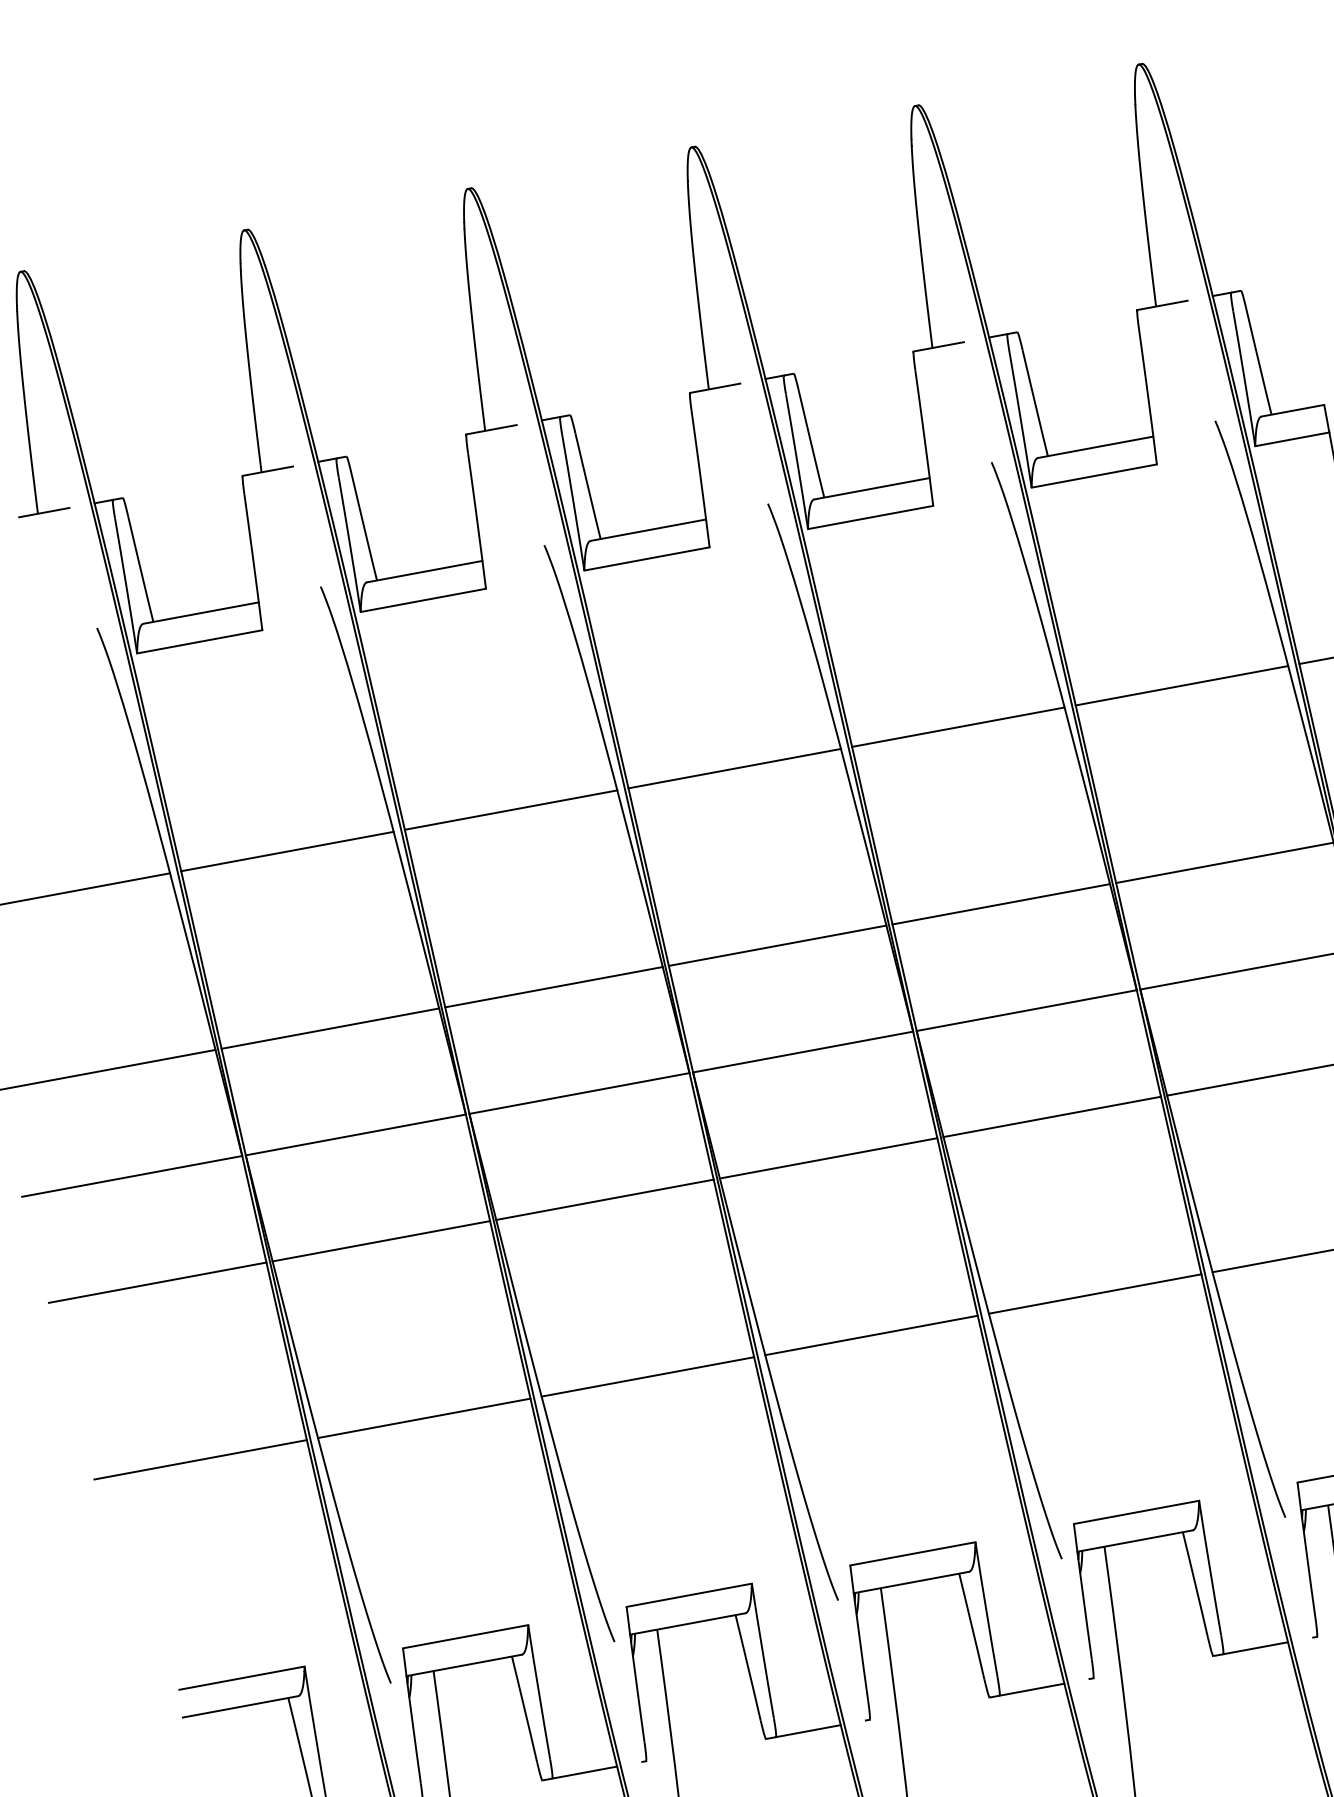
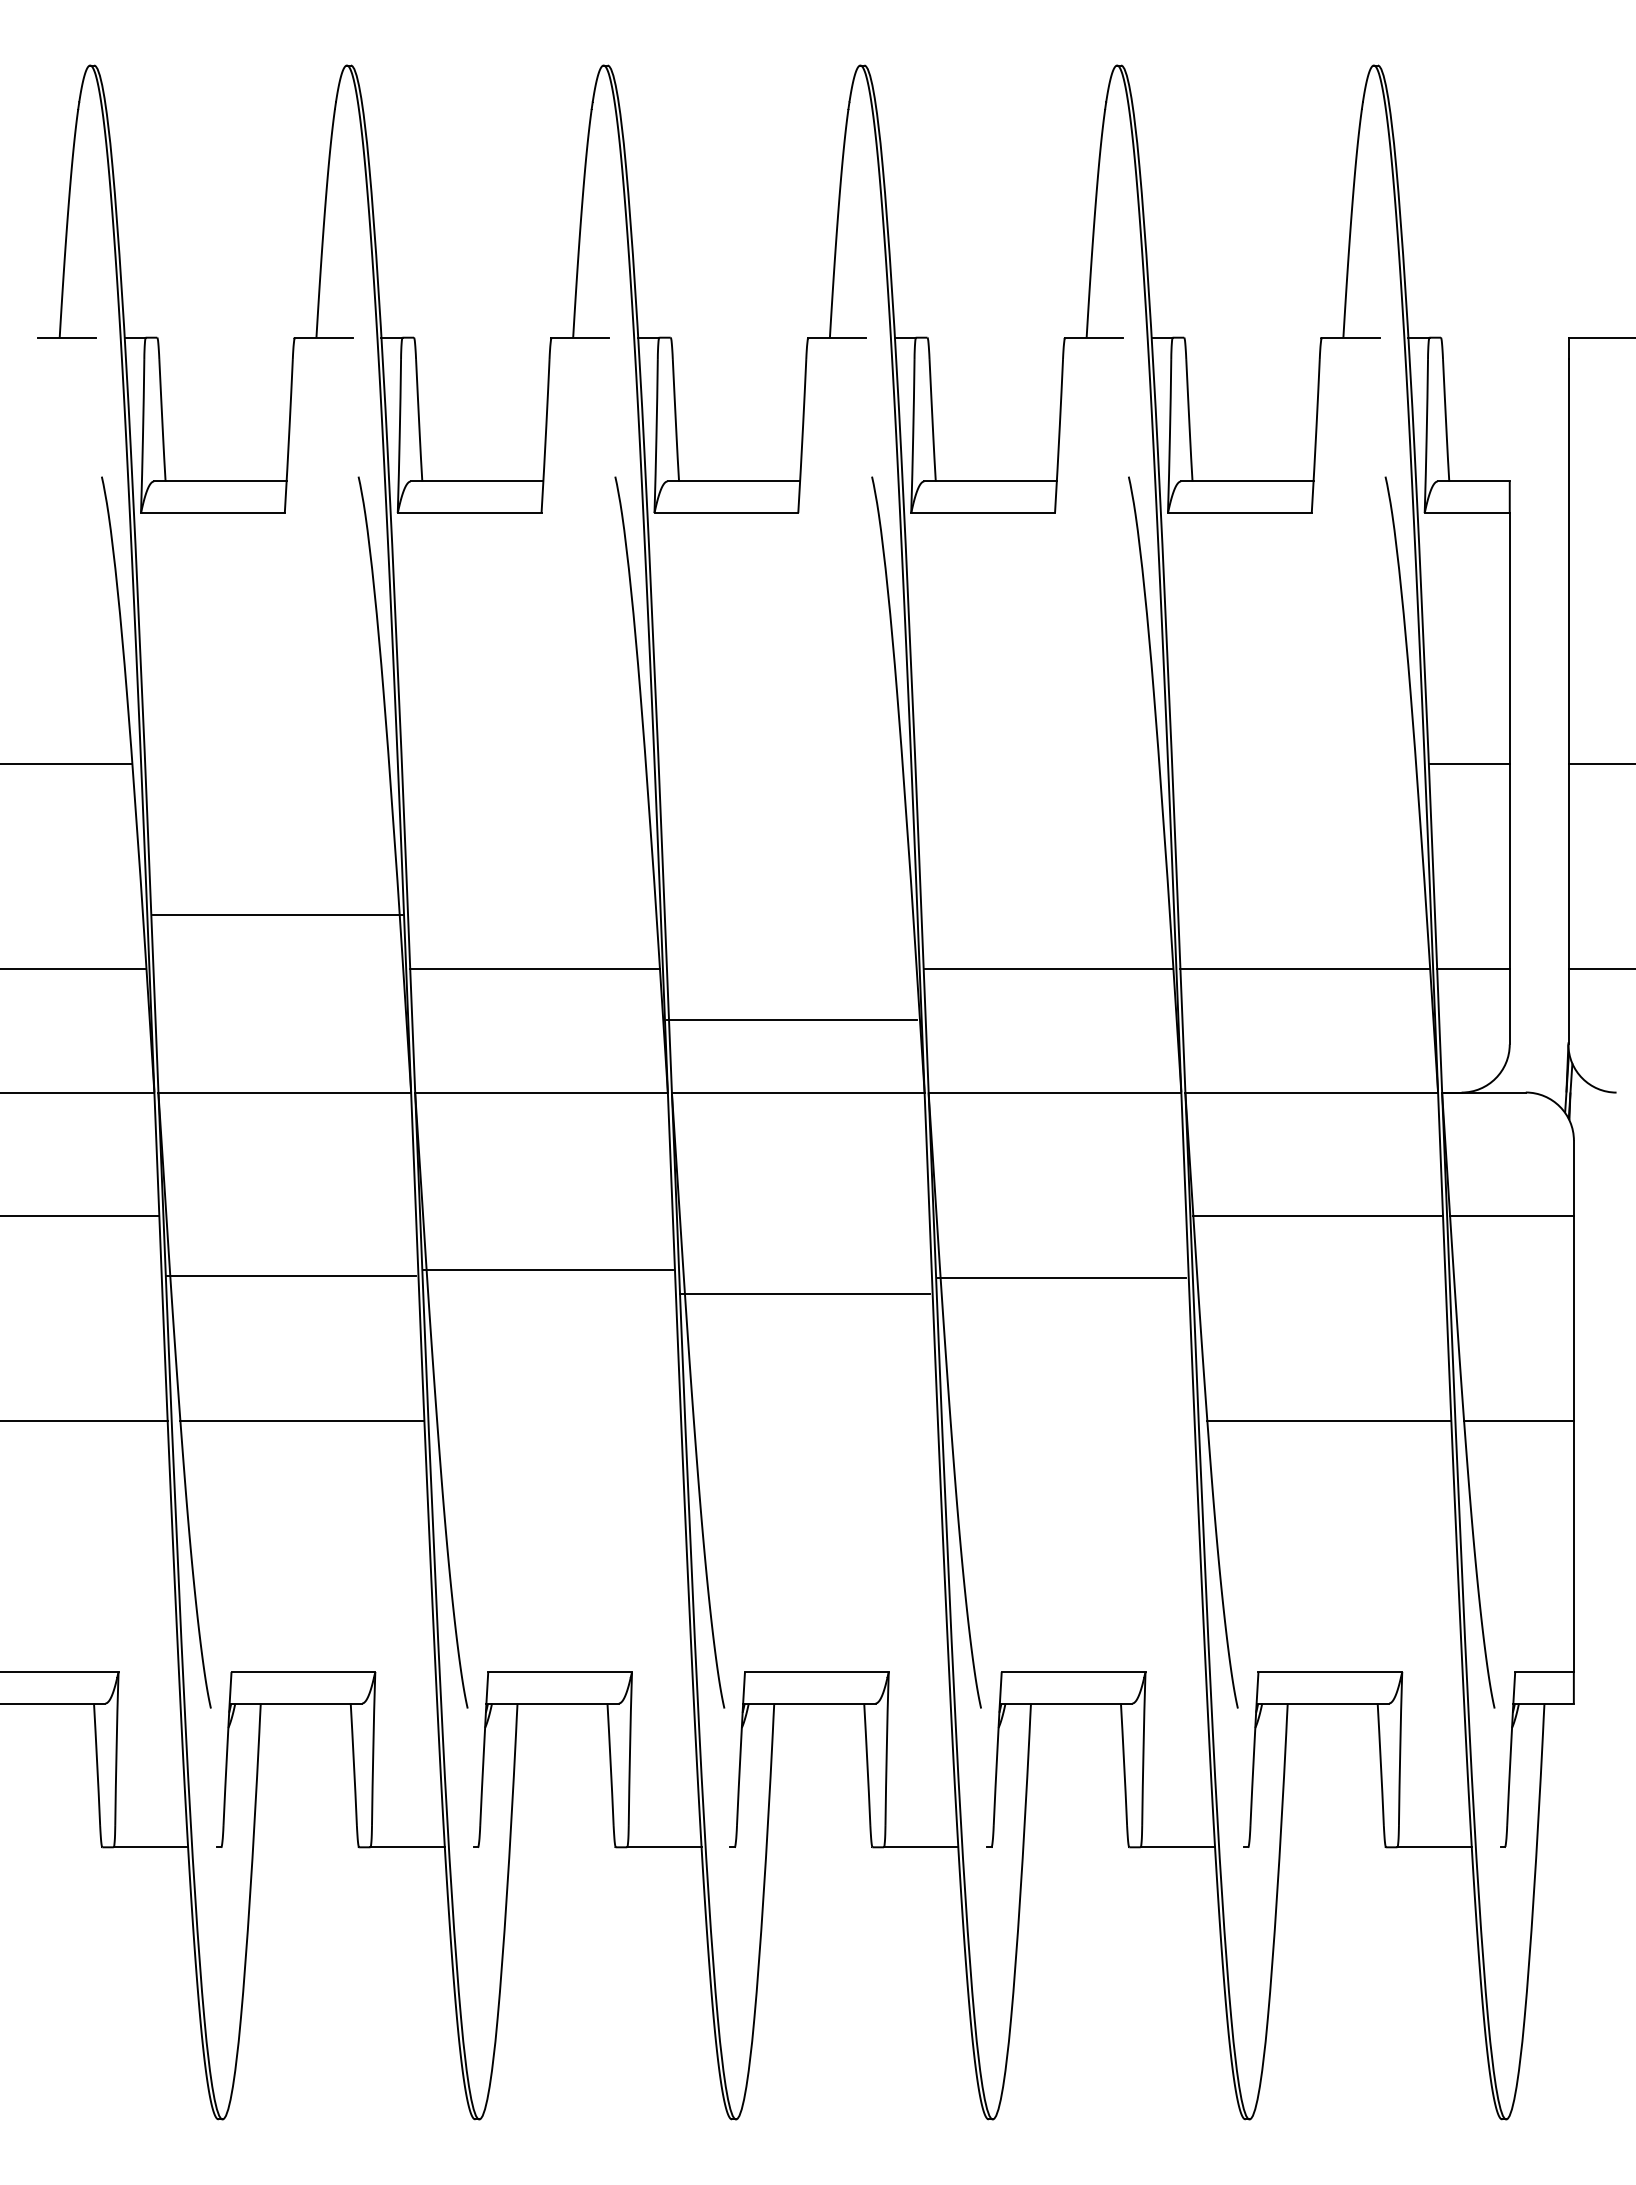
line: (1182, 685) -> (1294, 763), removed
line: (958, 726) -> (1037, 763), removed
line: (734, 768) -> (780, 763), removed
line: (510, 809) -> (523, 763), removed
line: (287, 851) -> (267, 763), removed
line: (777, 946) -> (791, 1020), moved
line: (330, 1028) -> (278, 915), moved
line: (1052, 1116) -> (1061, 1277), moved
line: (828, 1158) -> (804, 1293), moved
line: (604, 1199) -> (547, 1269), moved
line: (381, 1241) -> (291, 1275), moved
line: (1095, 1294) -> (1072, 1421), removed
line: (871, 1335) -> (815, 1421), removed
line: (648, 1377) -> (559, 1421), removed

